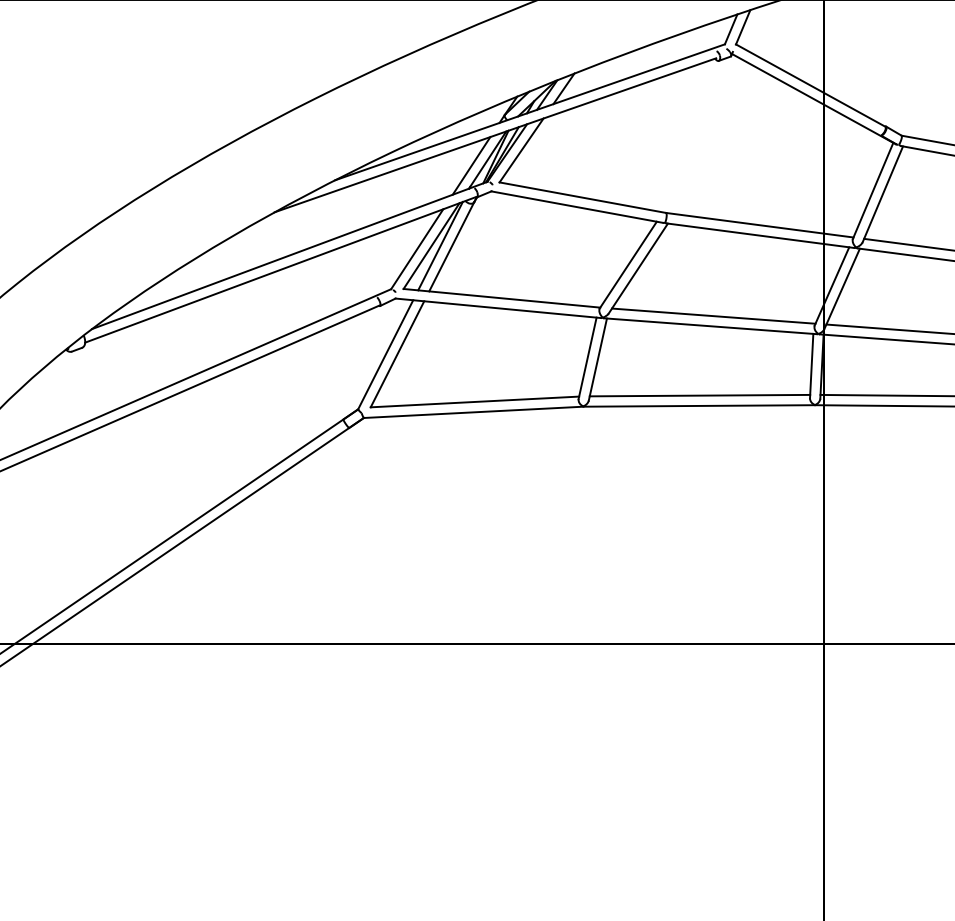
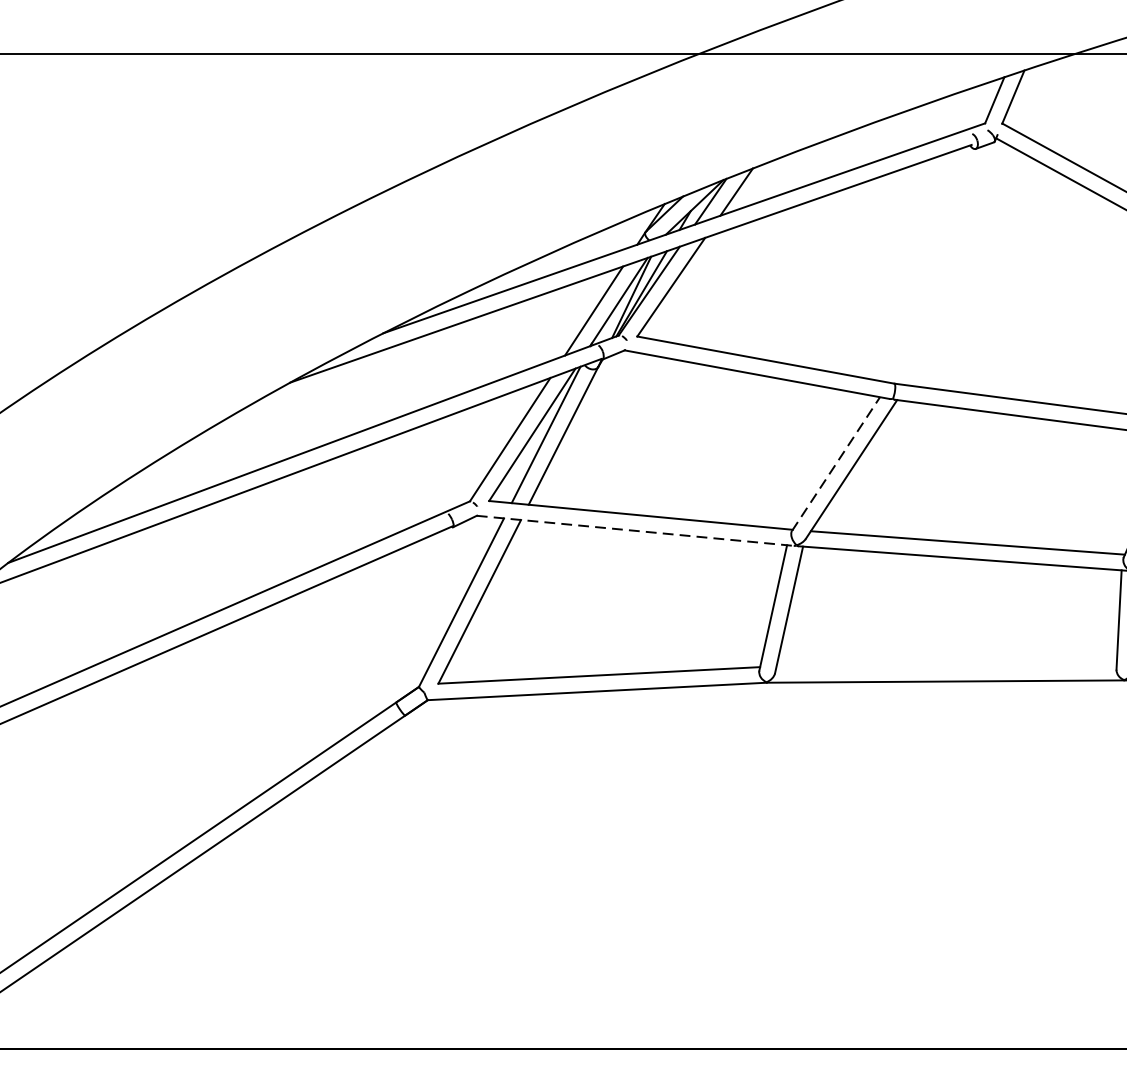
line: (628, 265) -> (836, 464), solid -> dashed
line: (498, 308) -> (635, 531), solid -> dashed
line: (699, 395) -> (945, 665), removed

